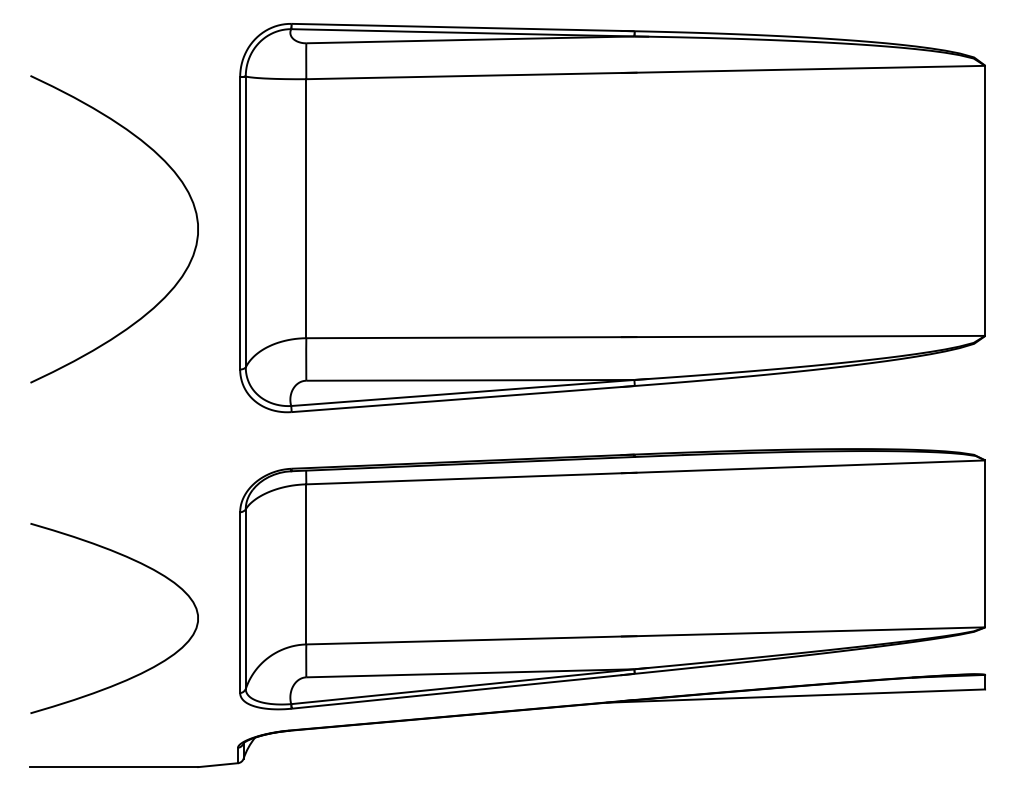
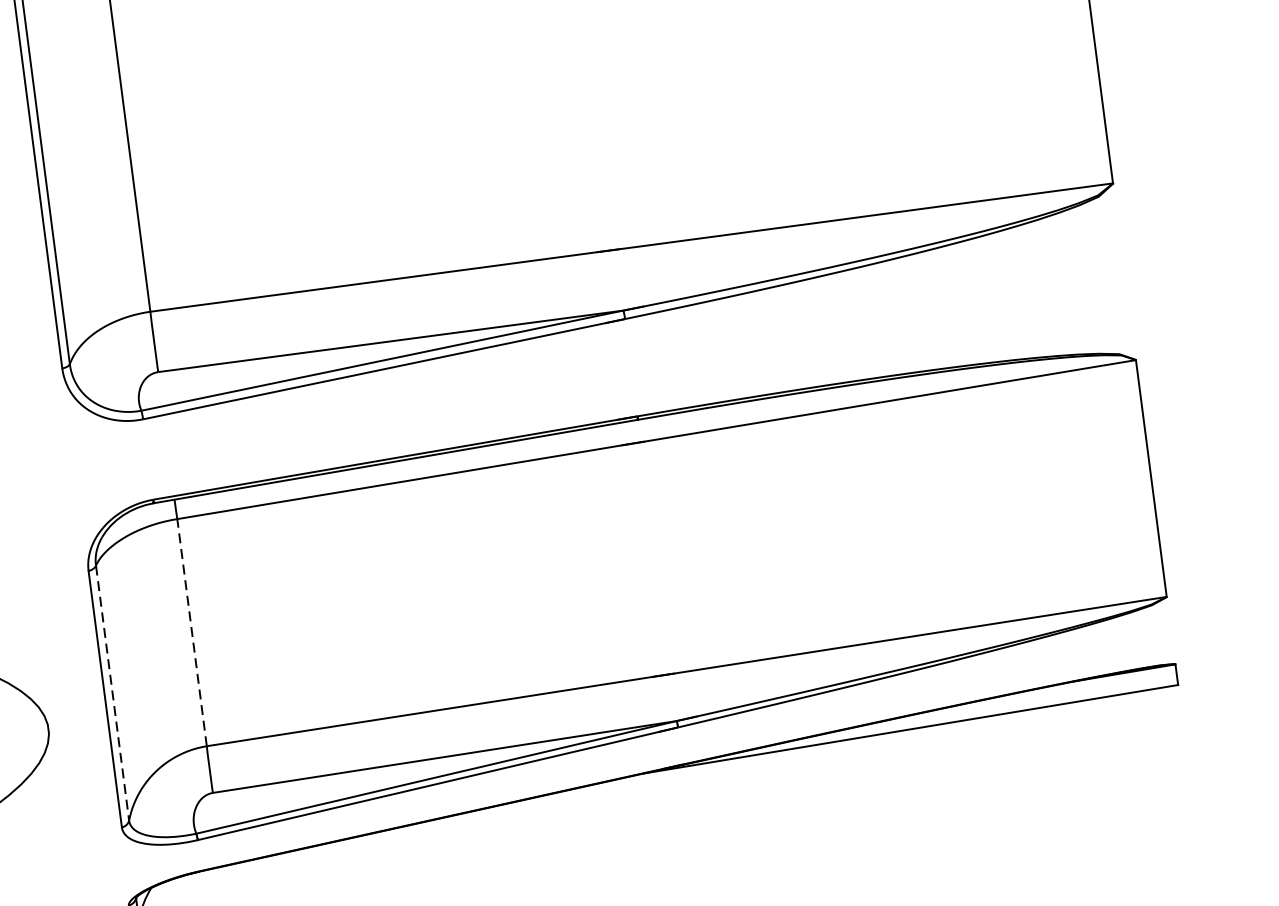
line: (306, 563) -> (192, 631), solid -> dashed
line: (245, 599) -> (112, 693), solid -> dashed

